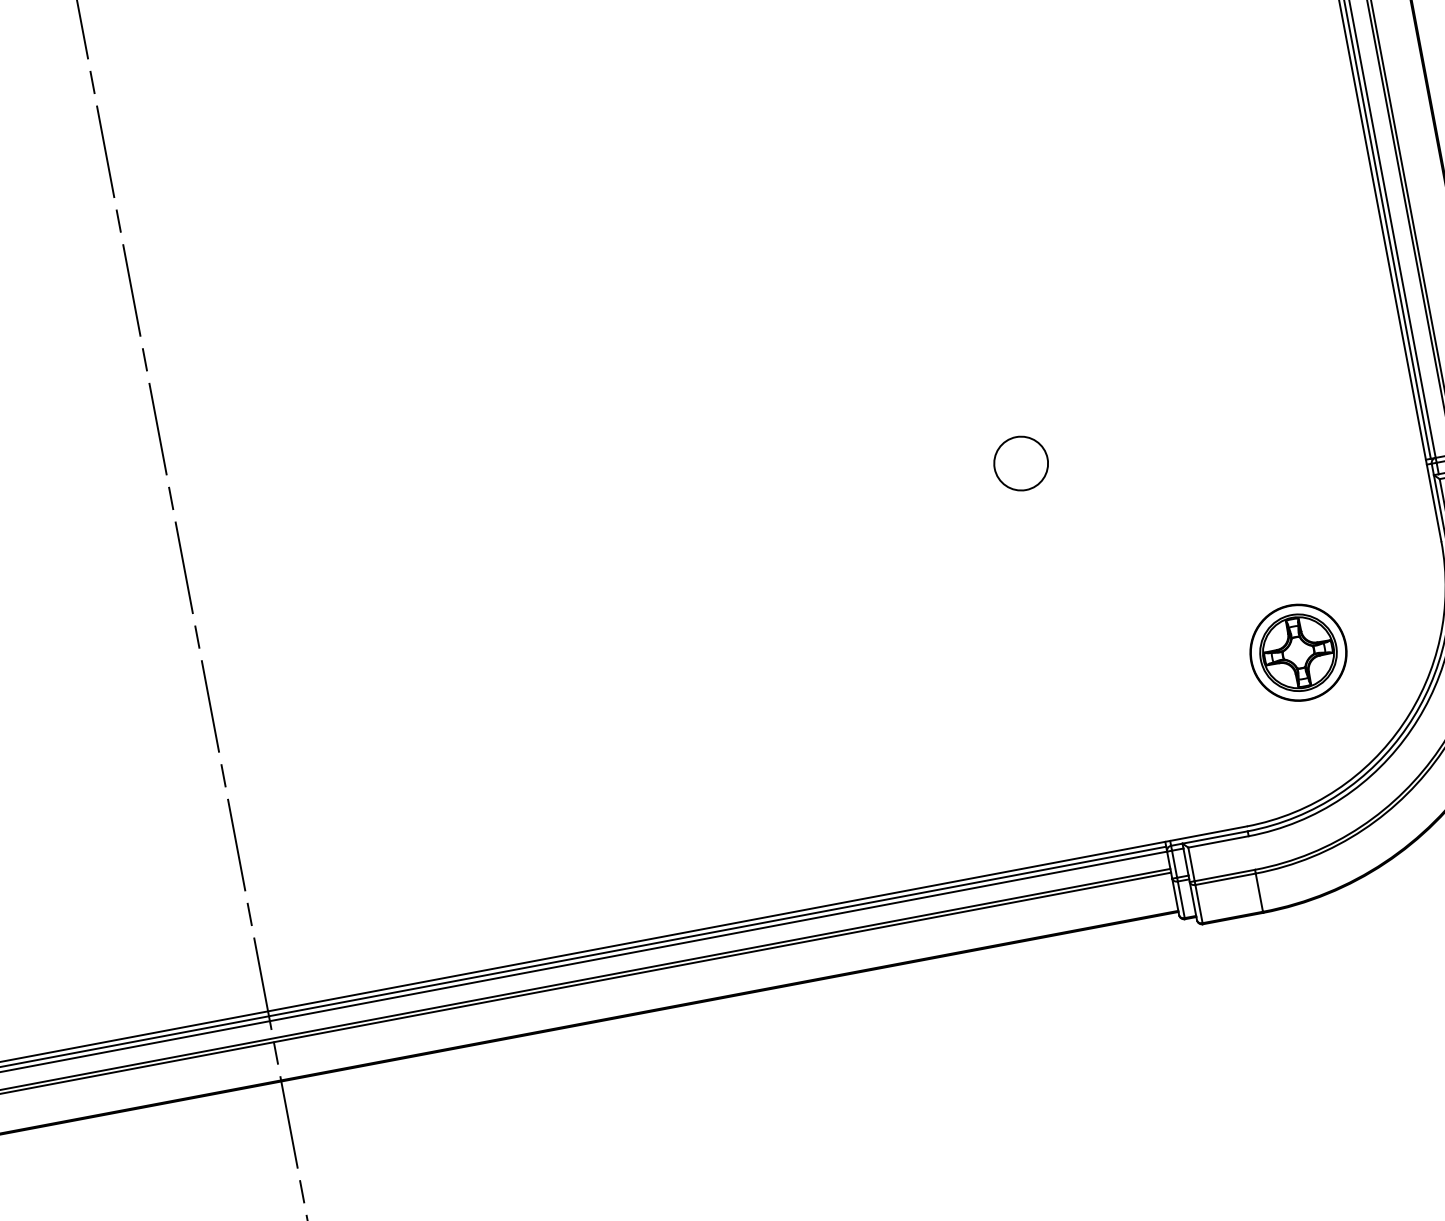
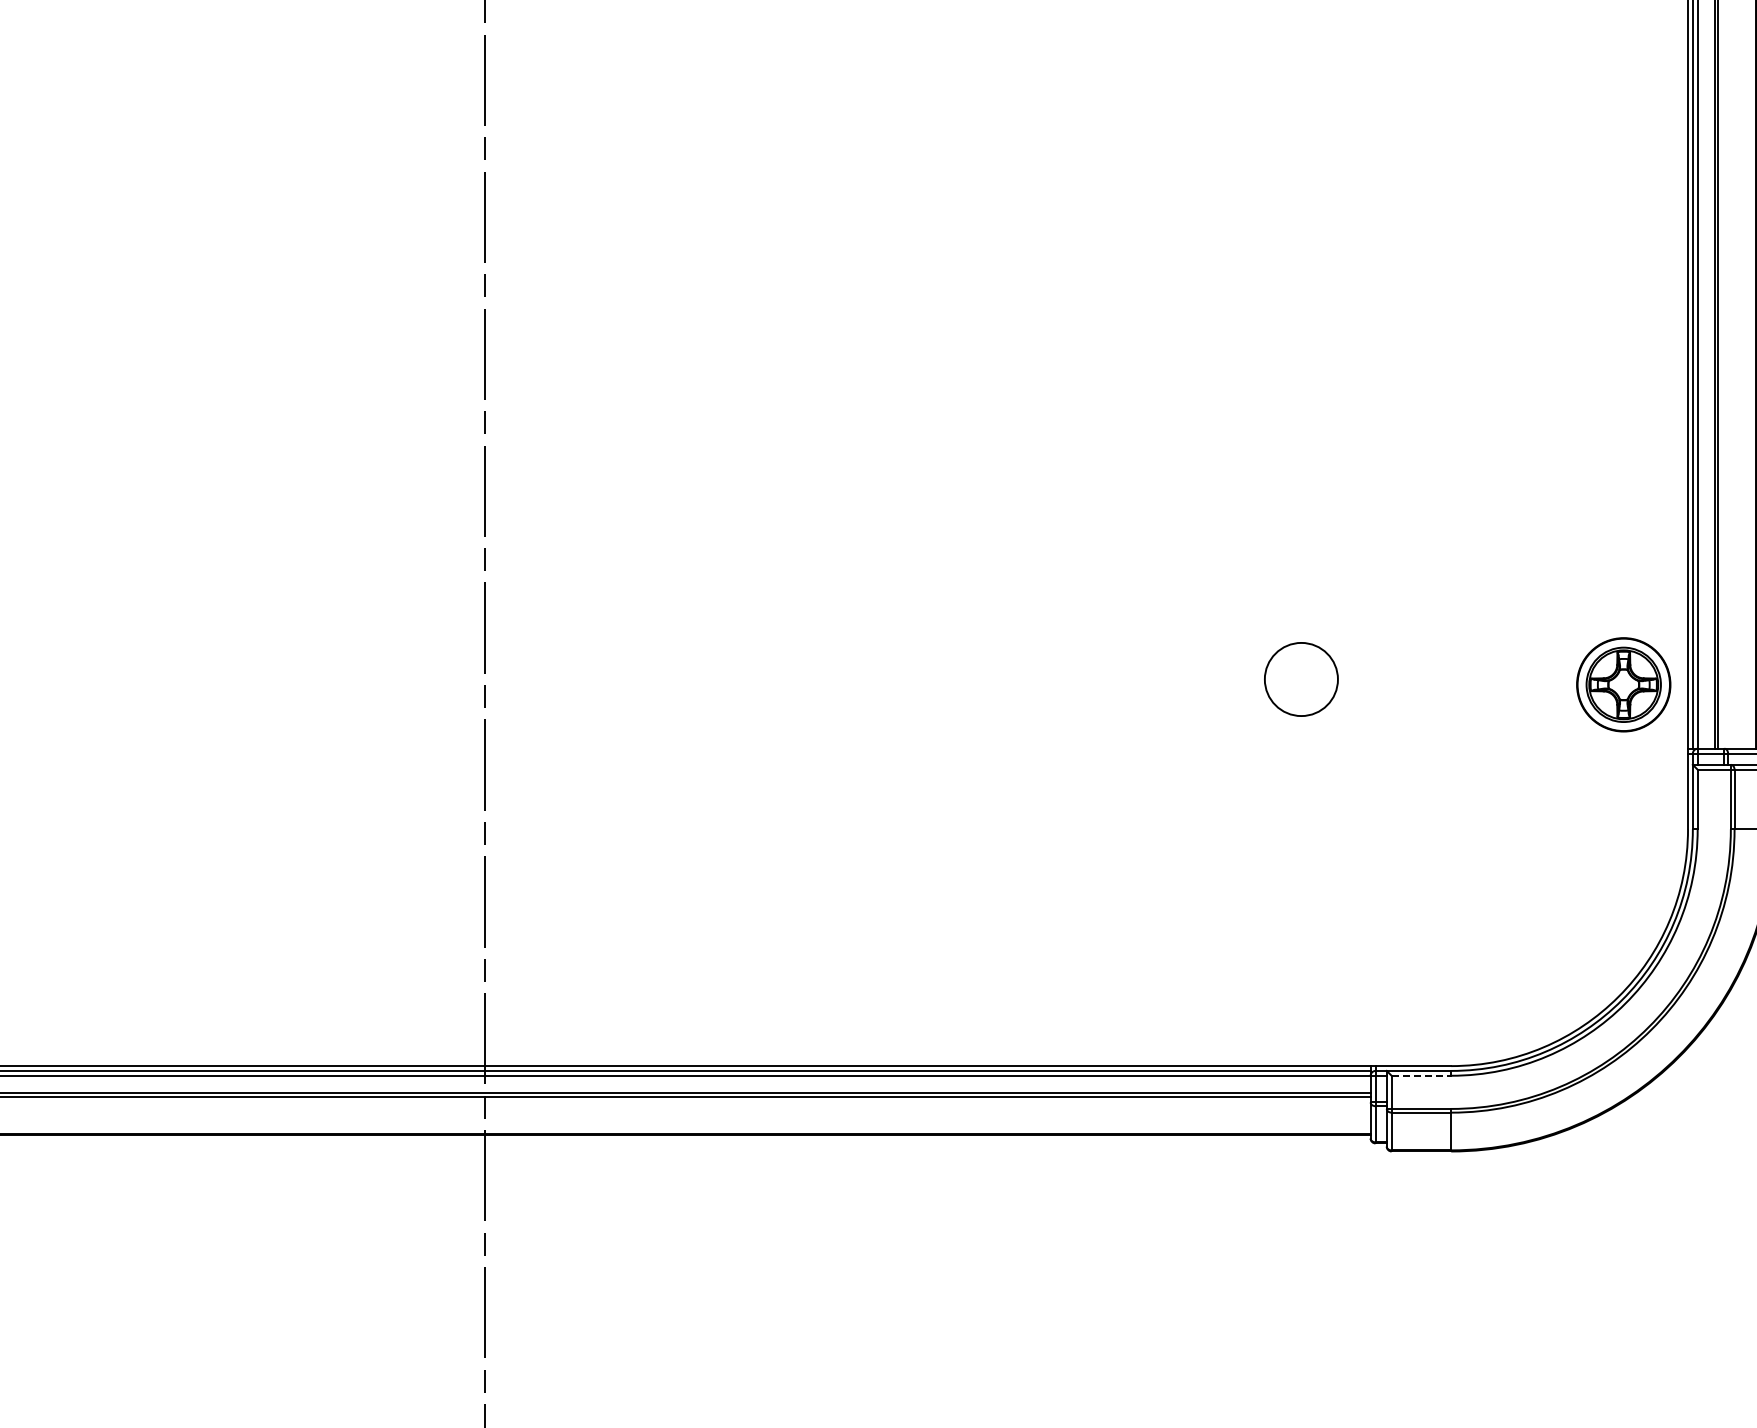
circle: (1021, 463) -> (1301, 679), size x1.4
part: (1298, 652) -> (1623, 684), moved
line: (1218, 841) -> (1421, 1075), solid -> dashed

